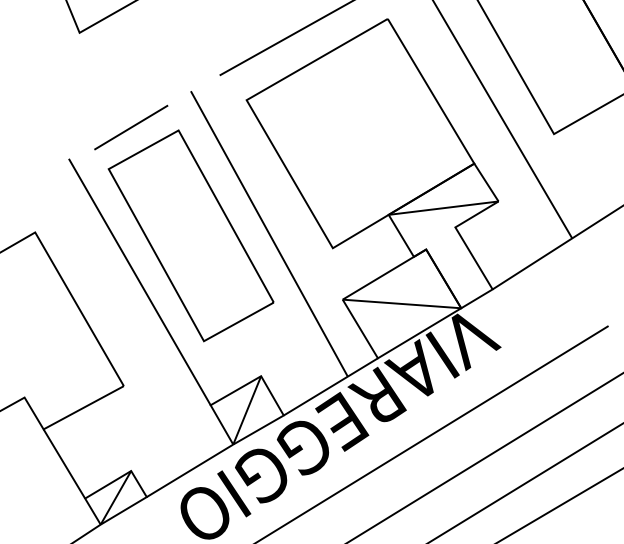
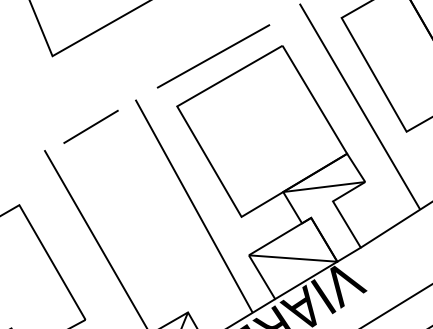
part: (190, 235) -> (135, 207), removed

